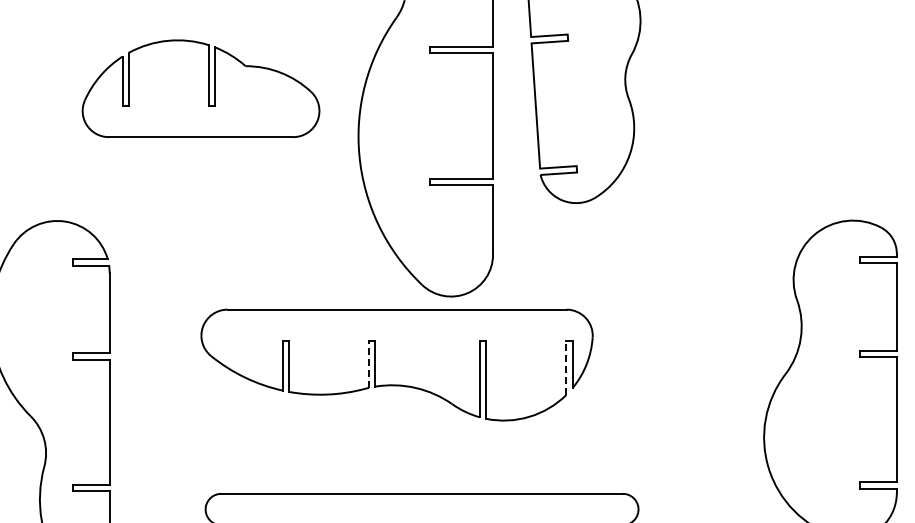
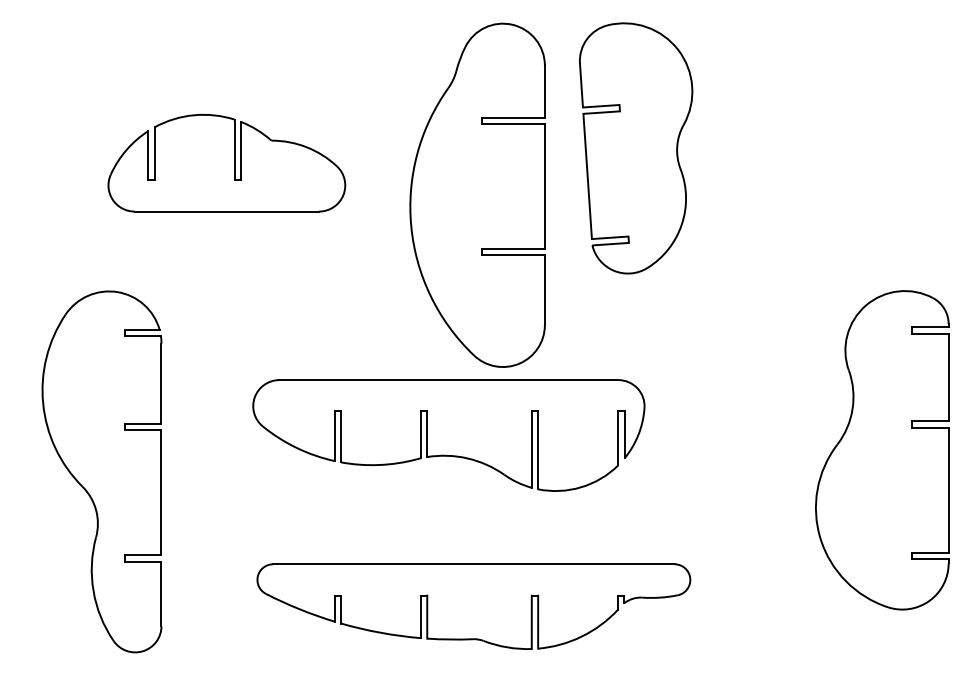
part: (200, 89) -> (226, 163), moved
line: (368, 364) -> (420, 434), dashed -> solid
line: (566, 368) -> (618, 438), dashed -> solid

